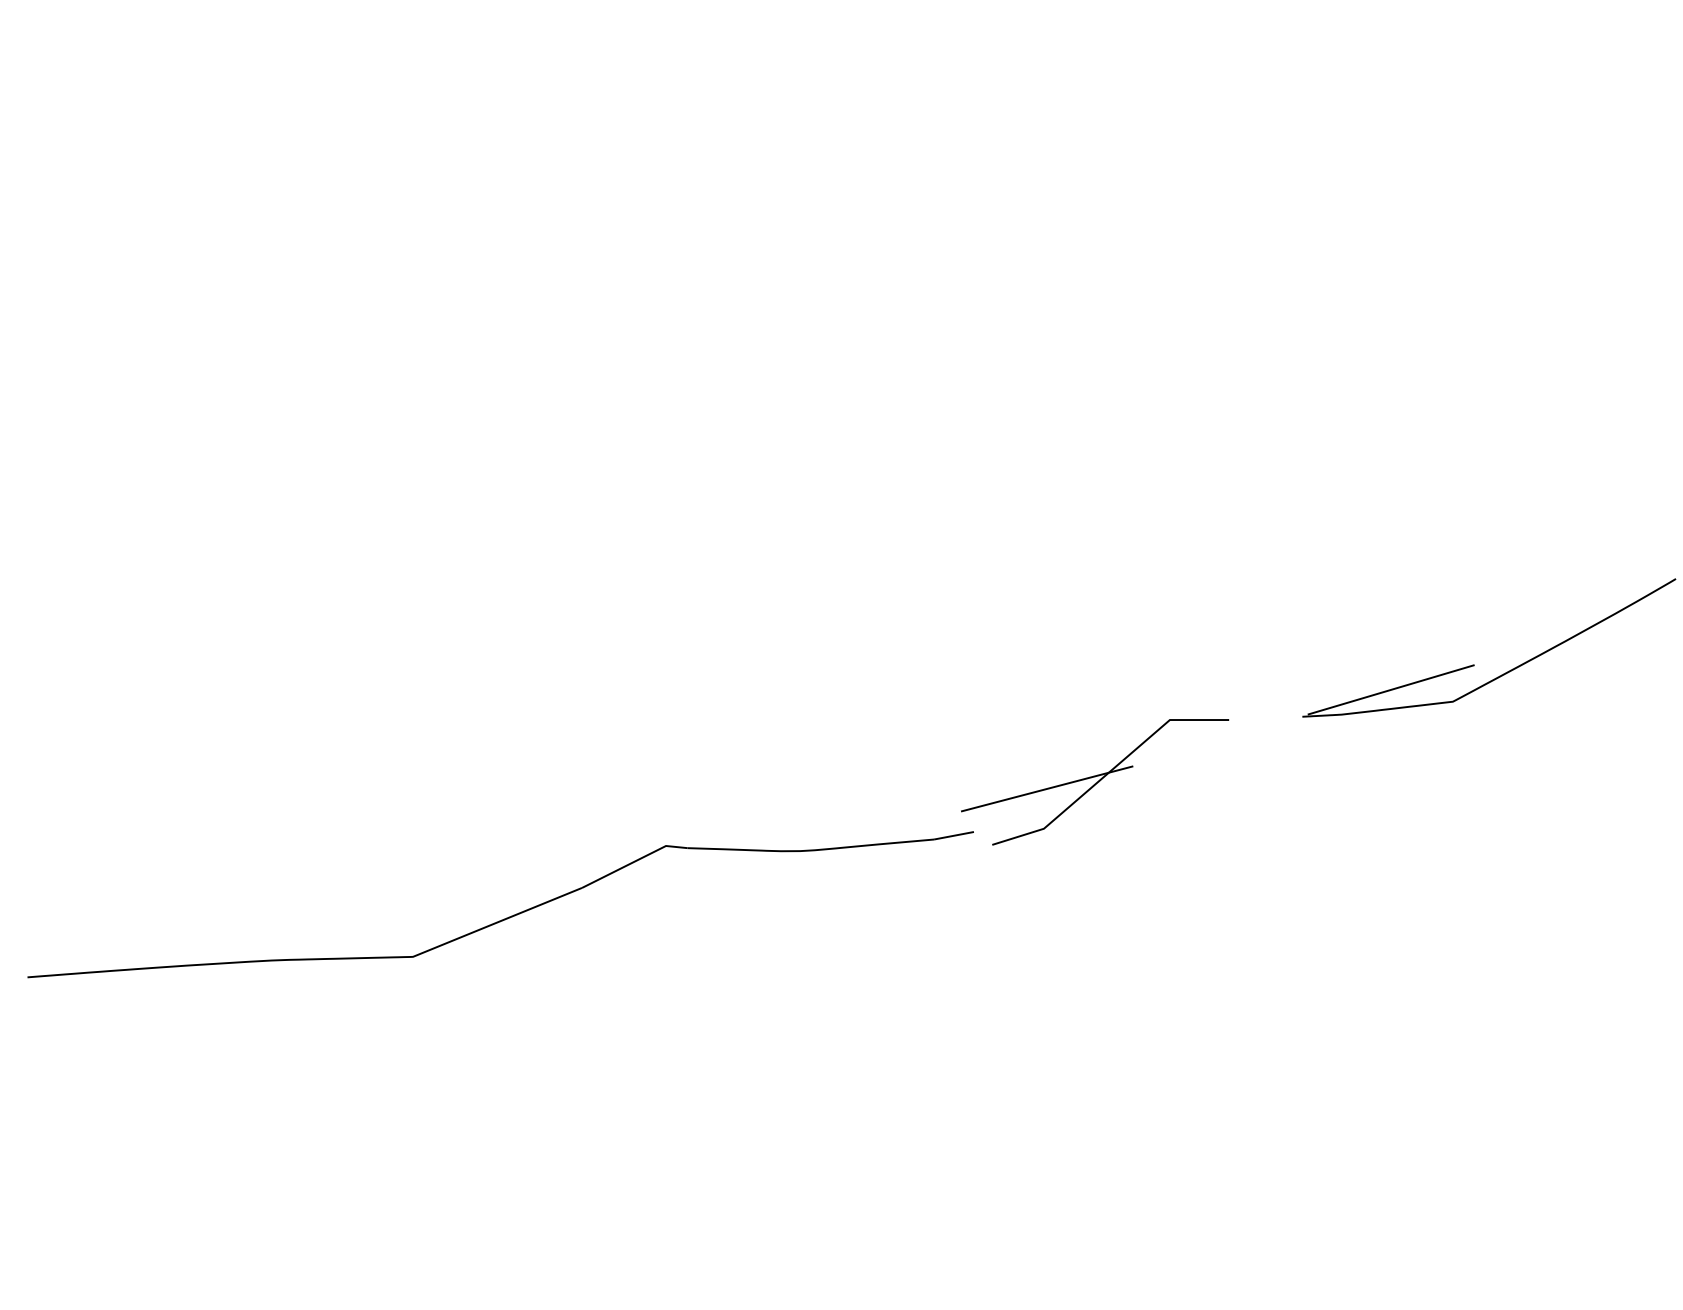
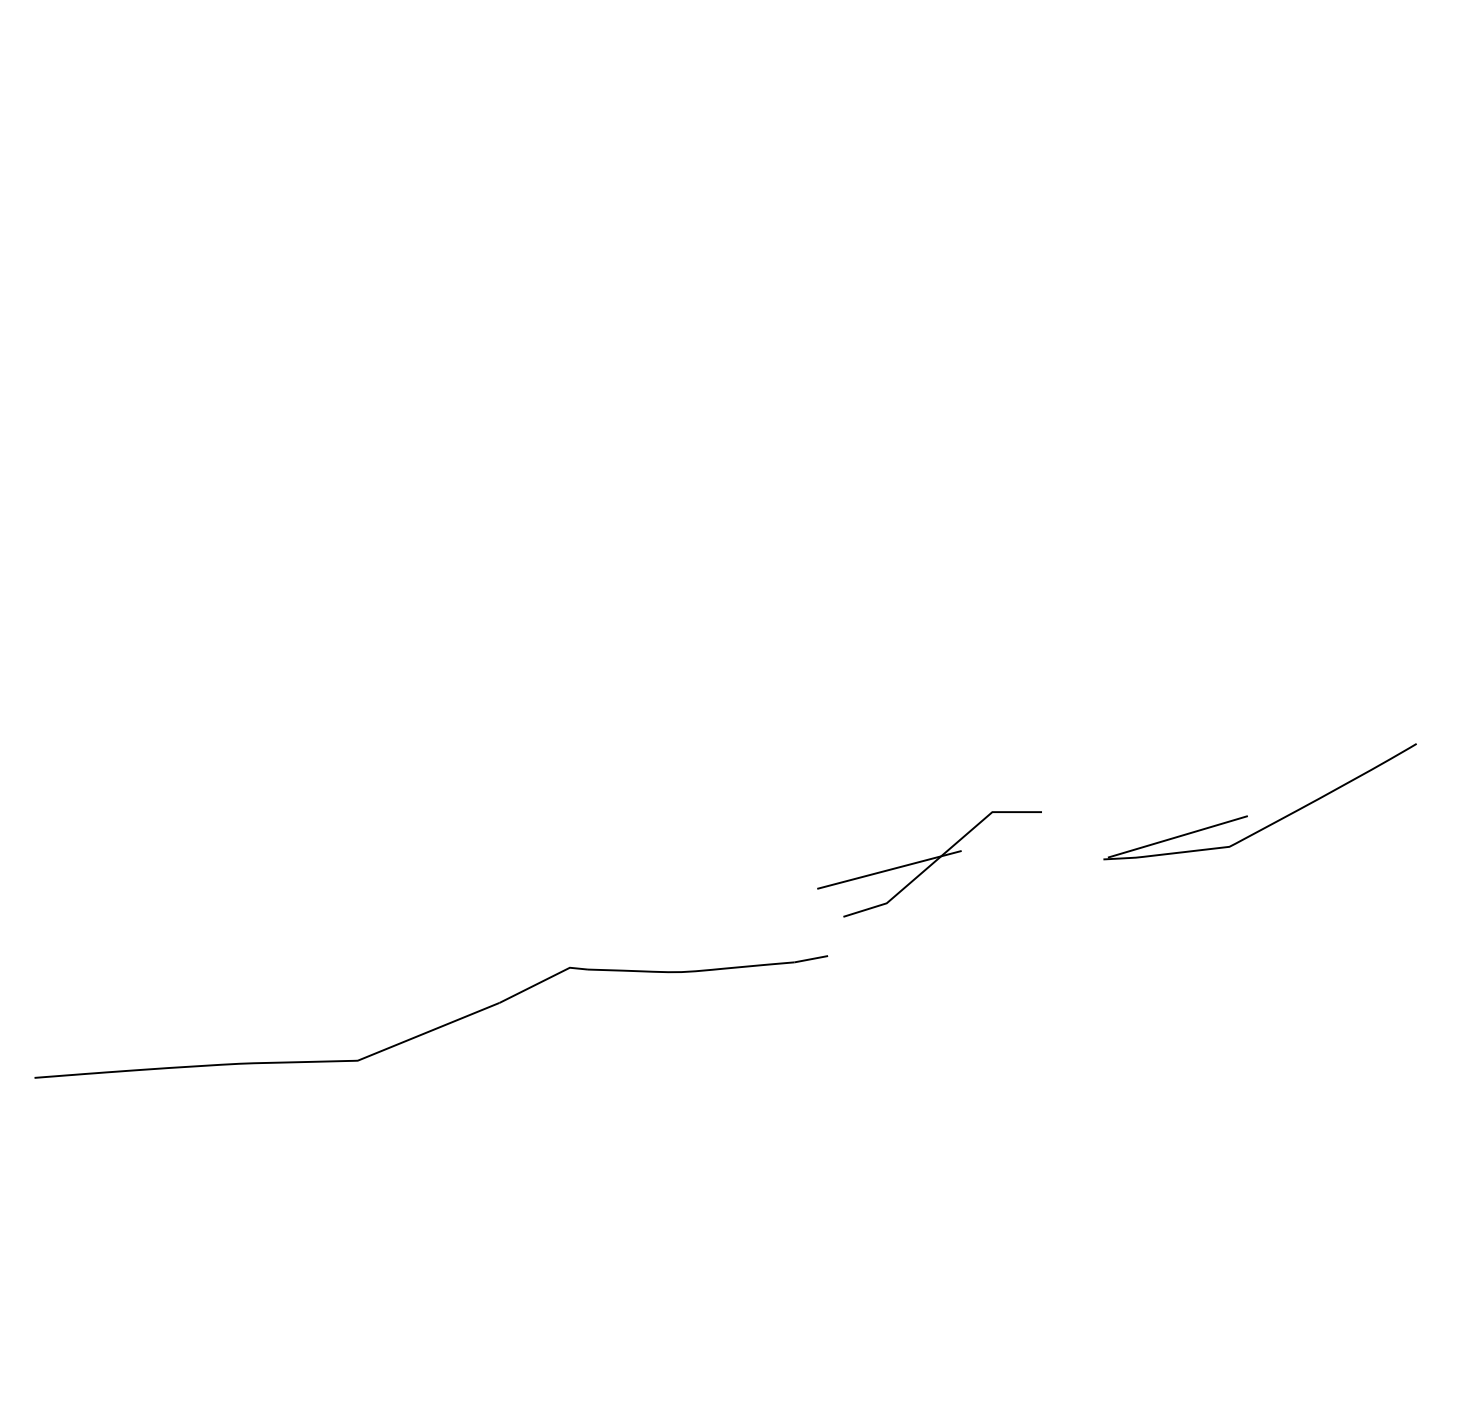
part: (1094, 782) -> (929, 864), moved

